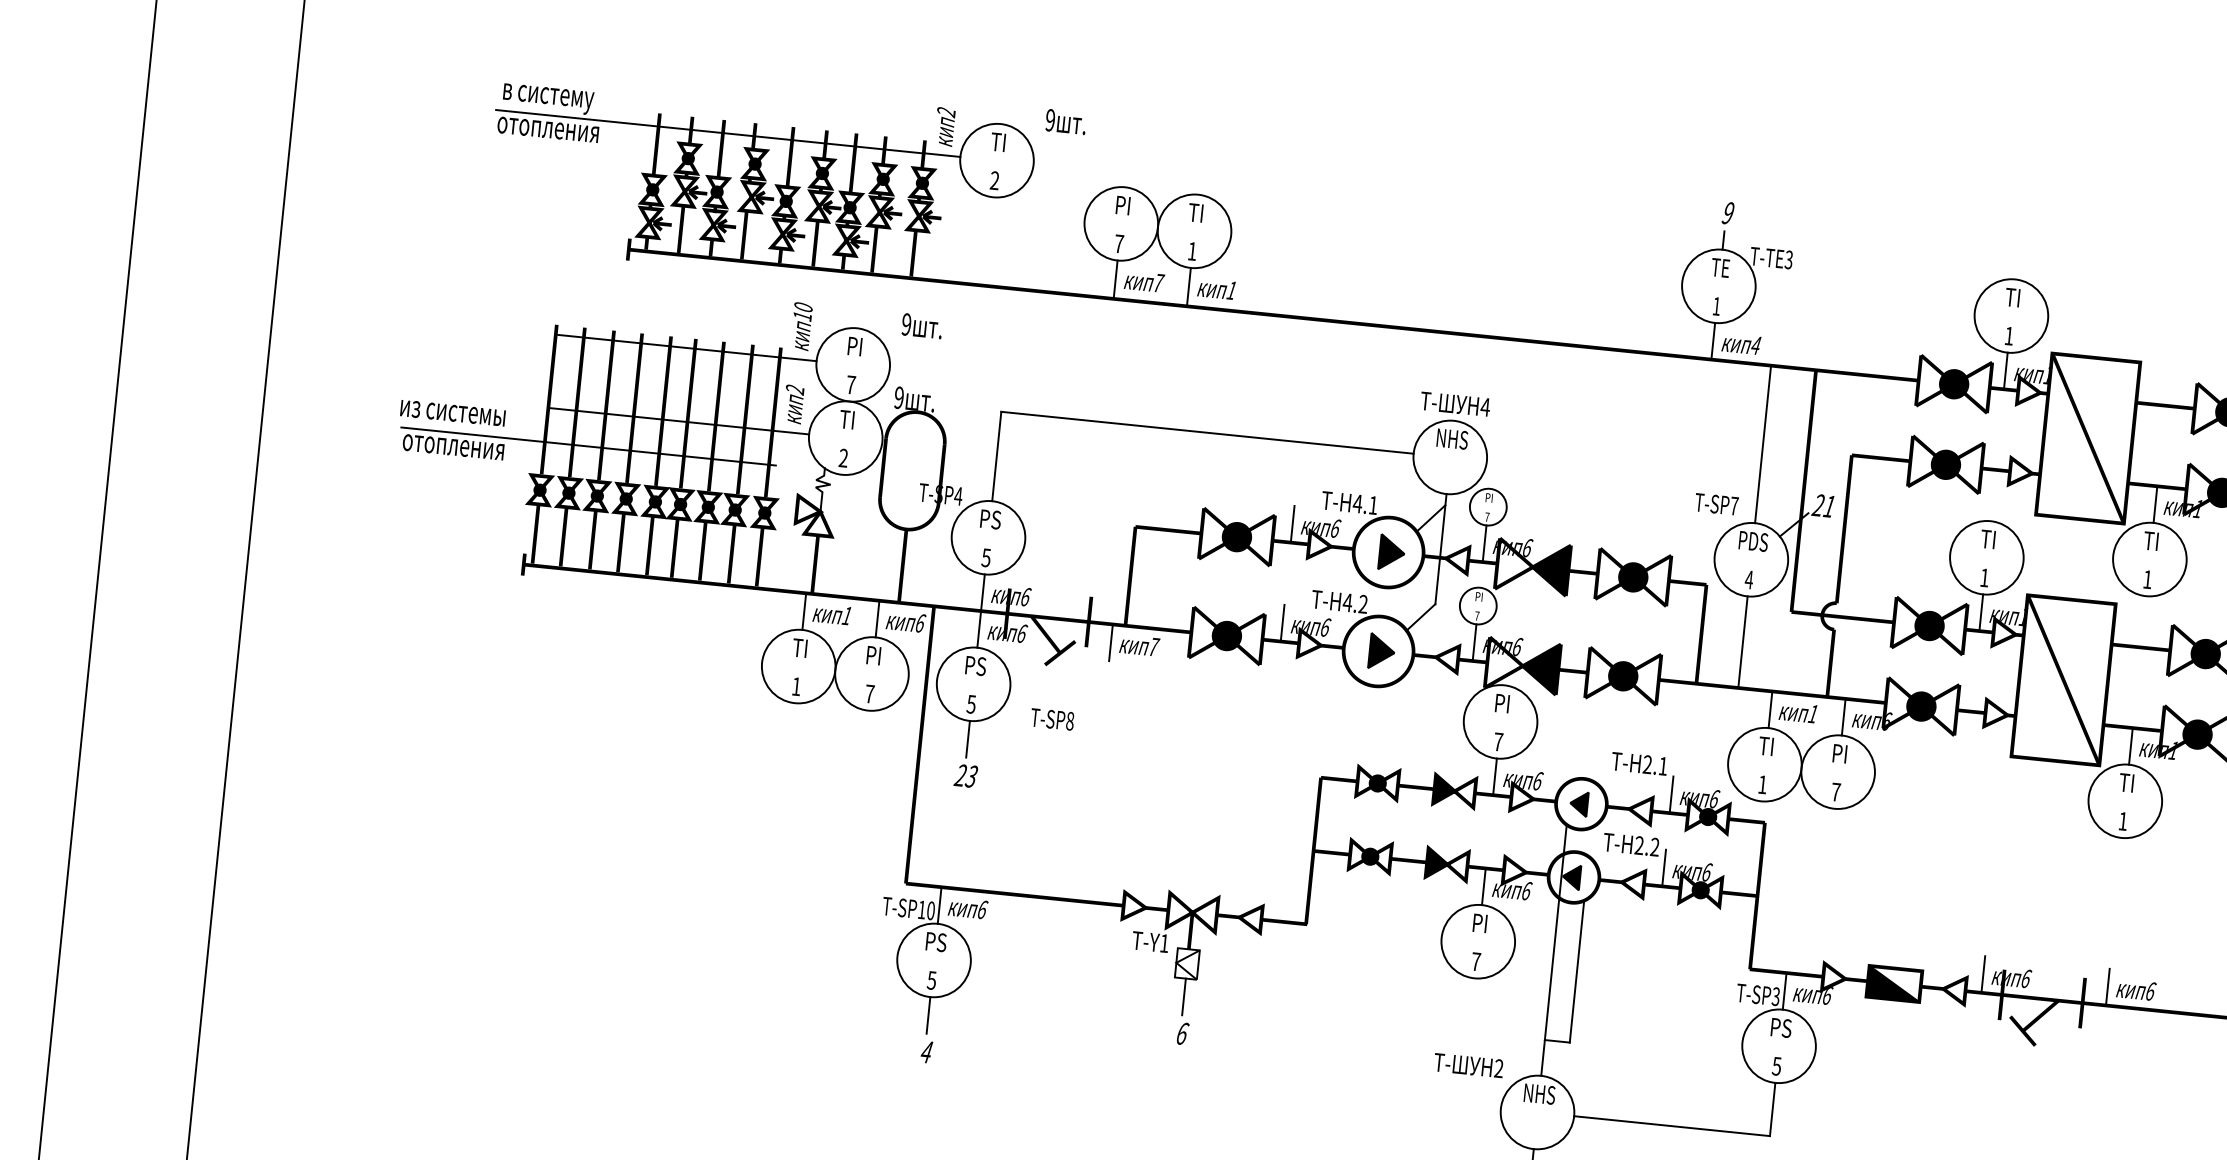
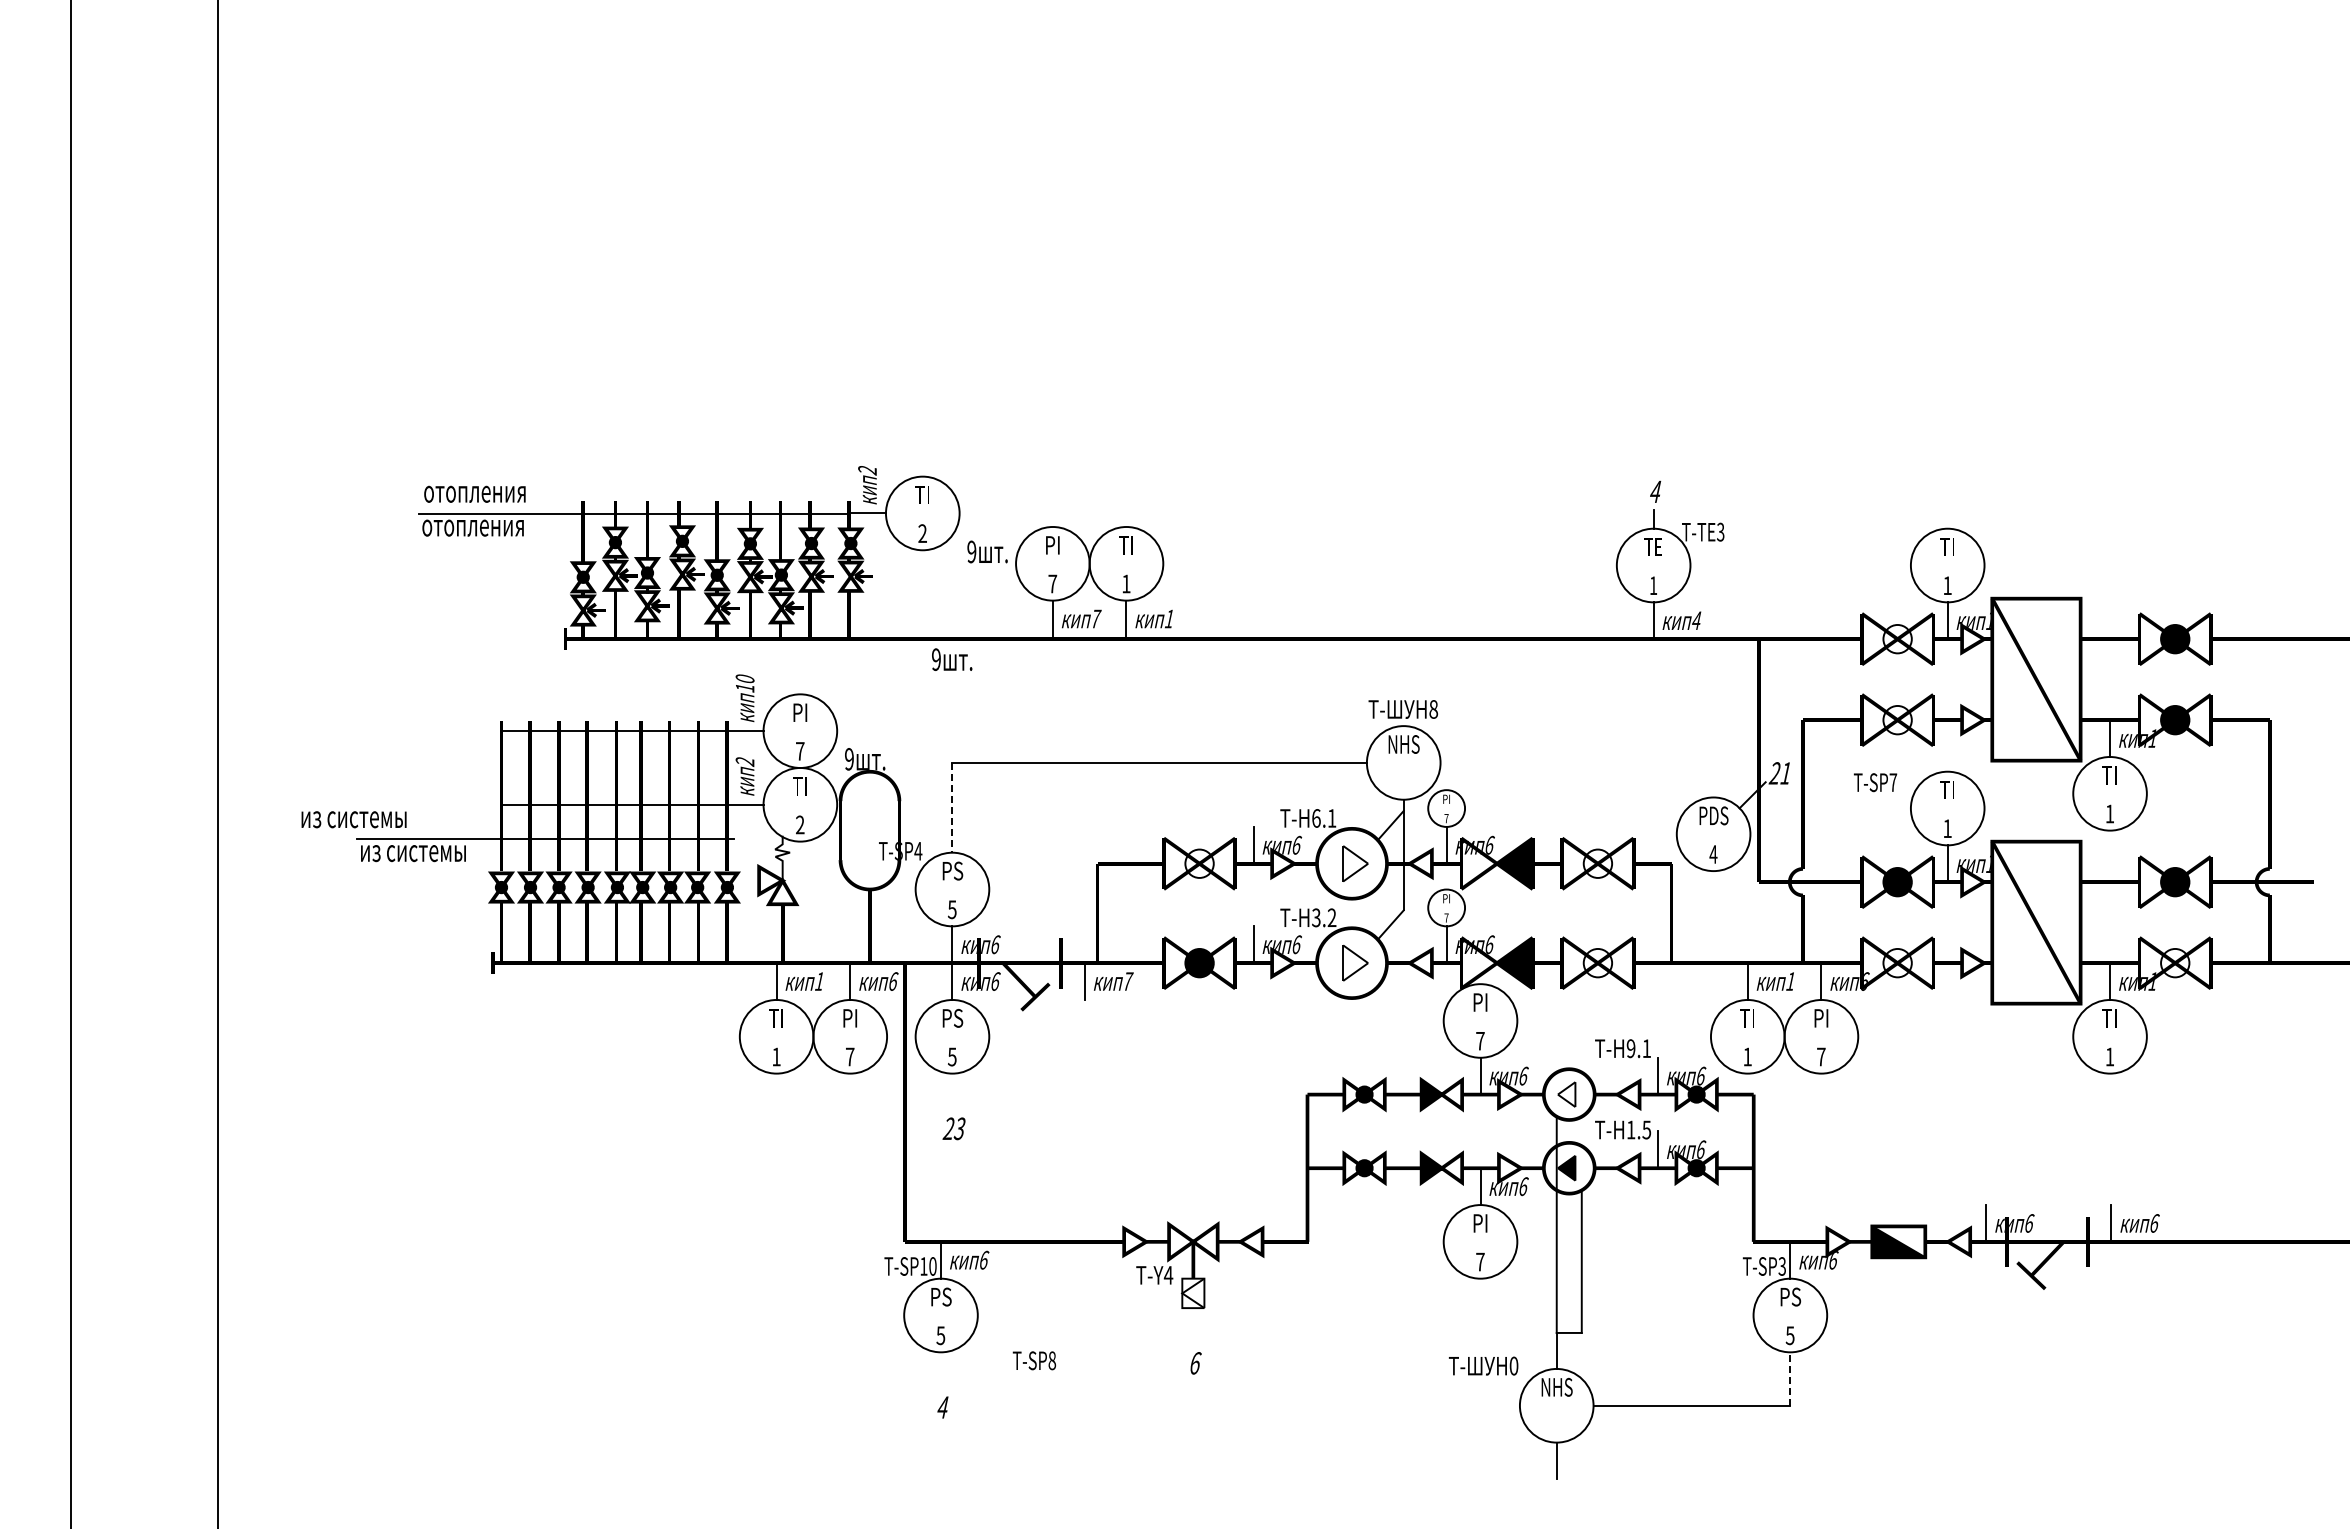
text: (552, 99) -> (474, 497), в систему -> отопления
text: (1066, 121) -> (987, 551), moved
text: (1728, 212) -> (1655, 491), 9 -> 4
text: (922, 326) -> (952, 659), moved
fill: (1954, 383) -> (1897, 638), removed
text: (1485, 407) -> (1433, 709), 4 -> 8
text: (452, 412) -> (353, 819), moved
line: (1762, 444) -> (1713, 718), removed
text: (454, 447) -> (412, 853), отопления -> из системы
line: (996, 456) -> (952, 807), solid -> dashed
fill: (1945, 464) -> (1897, 719), removed
text: (1357, 503) -> (1316, 818), 4.1 -> 6.1
text: (1716, 504) -> (1875, 782), moved
fill: (1236, 536) -> (1199, 863), removed
fill: (1392, 552) -> (1355, 863), removed
fill: (1632, 577) -> (1597, 863), removed
text: (1347, 602) -> (1316, 917), 4.2 -> 3.2
line: (1742, 642) -> (1713, 917), removed
fill: (1382, 651) -> (1355, 962), removed
fill: (1622, 675) -> (1597, 962), removed
fill: (1921, 705) -> (1897, 962), removed
text: (1052, 719) -> (1034, 1360), moved
fill: (2197, 734) -> (2175, 962), removed
line: (968, 738) -> (952, 1091), removed
text: (1647, 764) -> (1630, 1048), 2.1 -> 9.1
fill: (1578, 803) -> (1566, 1094), removed
text: (1646, 845) -> (1638, 1129), 2.2 -> 1.5
text: (1164, 943) -> (1168, 1275), -Y1 -> -Y4
line: (1184, 996) -> (1193, 1326), removed
line: (929, 1015) -> (941, 1370), removed
text: (1498, 1068) -> (1513, 1365), 2 -> 0
line: (1772, 1109) -> (1790, 1379), solid -> dashed

